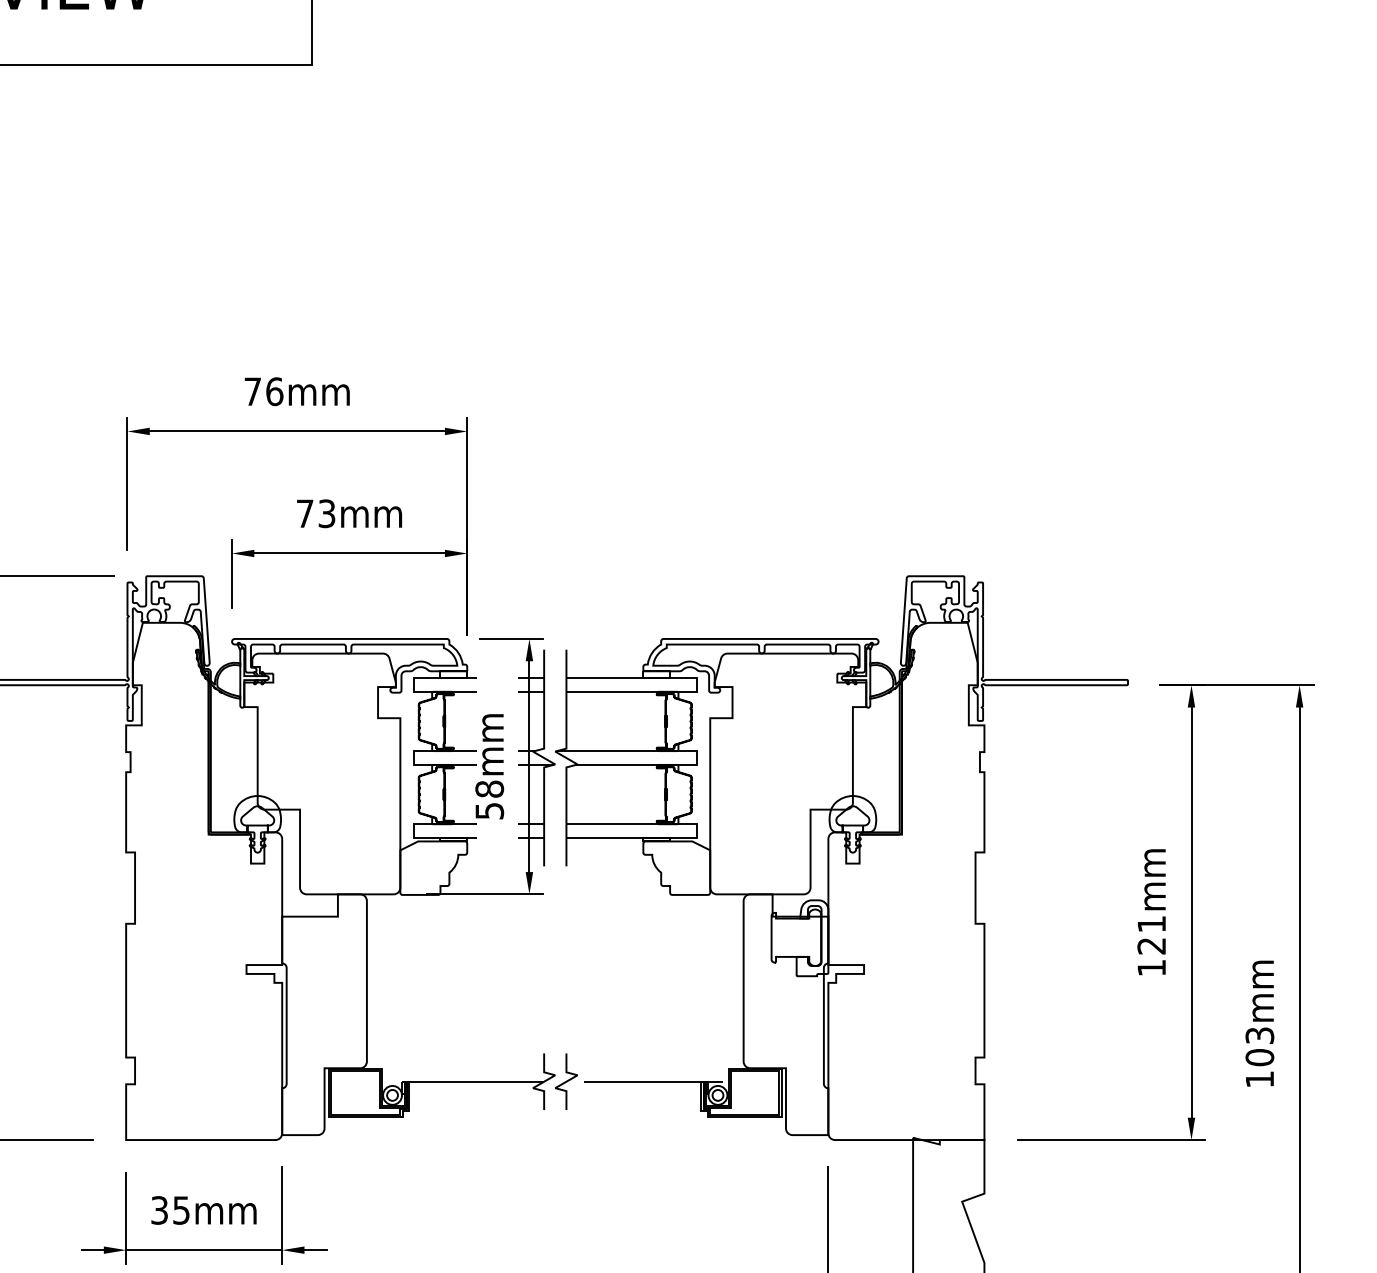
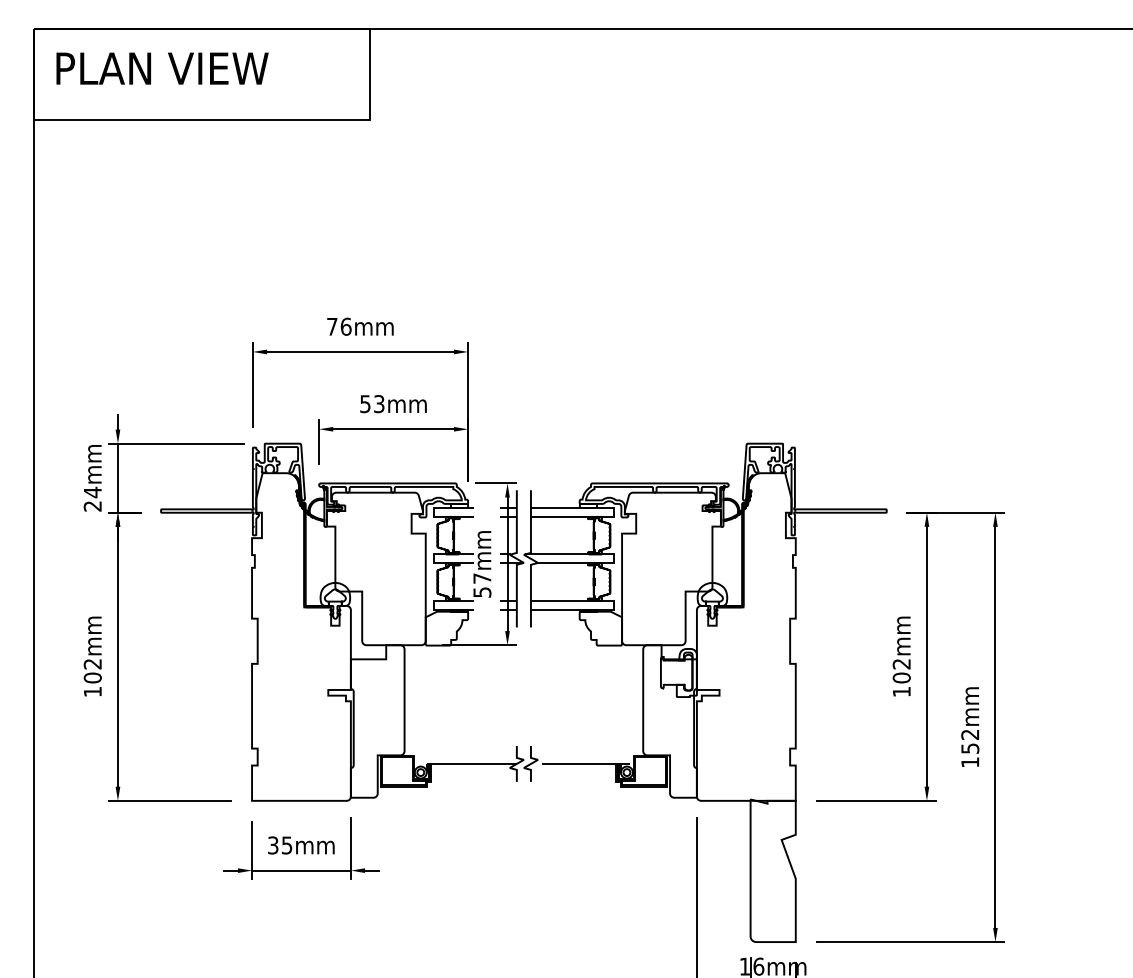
text: (305, 514) -> (365, 404), 73mm -> 53mm
text: (489, 789) -> (482, 578), 58mm -> 57mm
text: (1151, 935) -> (901, 671), 121mm -> 102mm
text: (1260, 1046) -> (970, 741), 103mm -> 152mm

